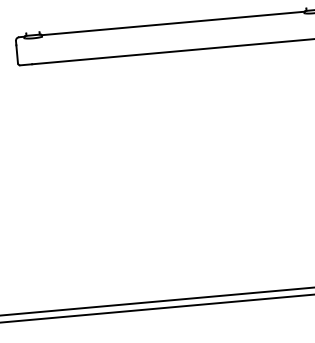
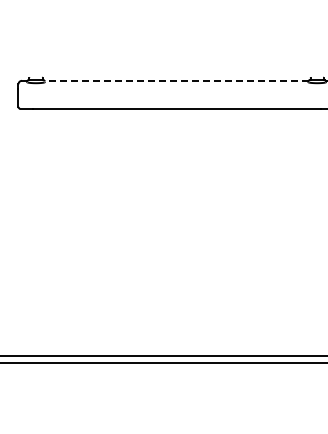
line: (173, 23) -> (176, 80), solid -> dashed

